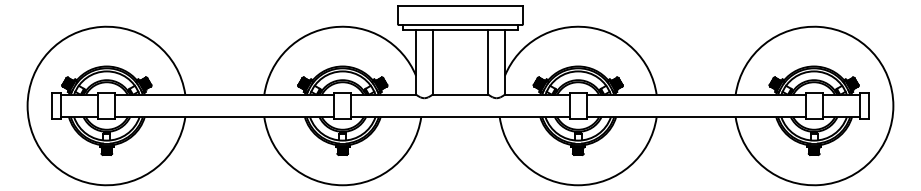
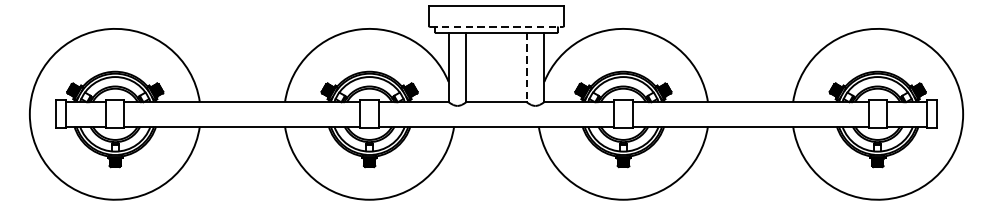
line: (460, 24) -> (496, 26), solid -> dashed
line: (488, 62) -> (526, 67), solid -> dashed

